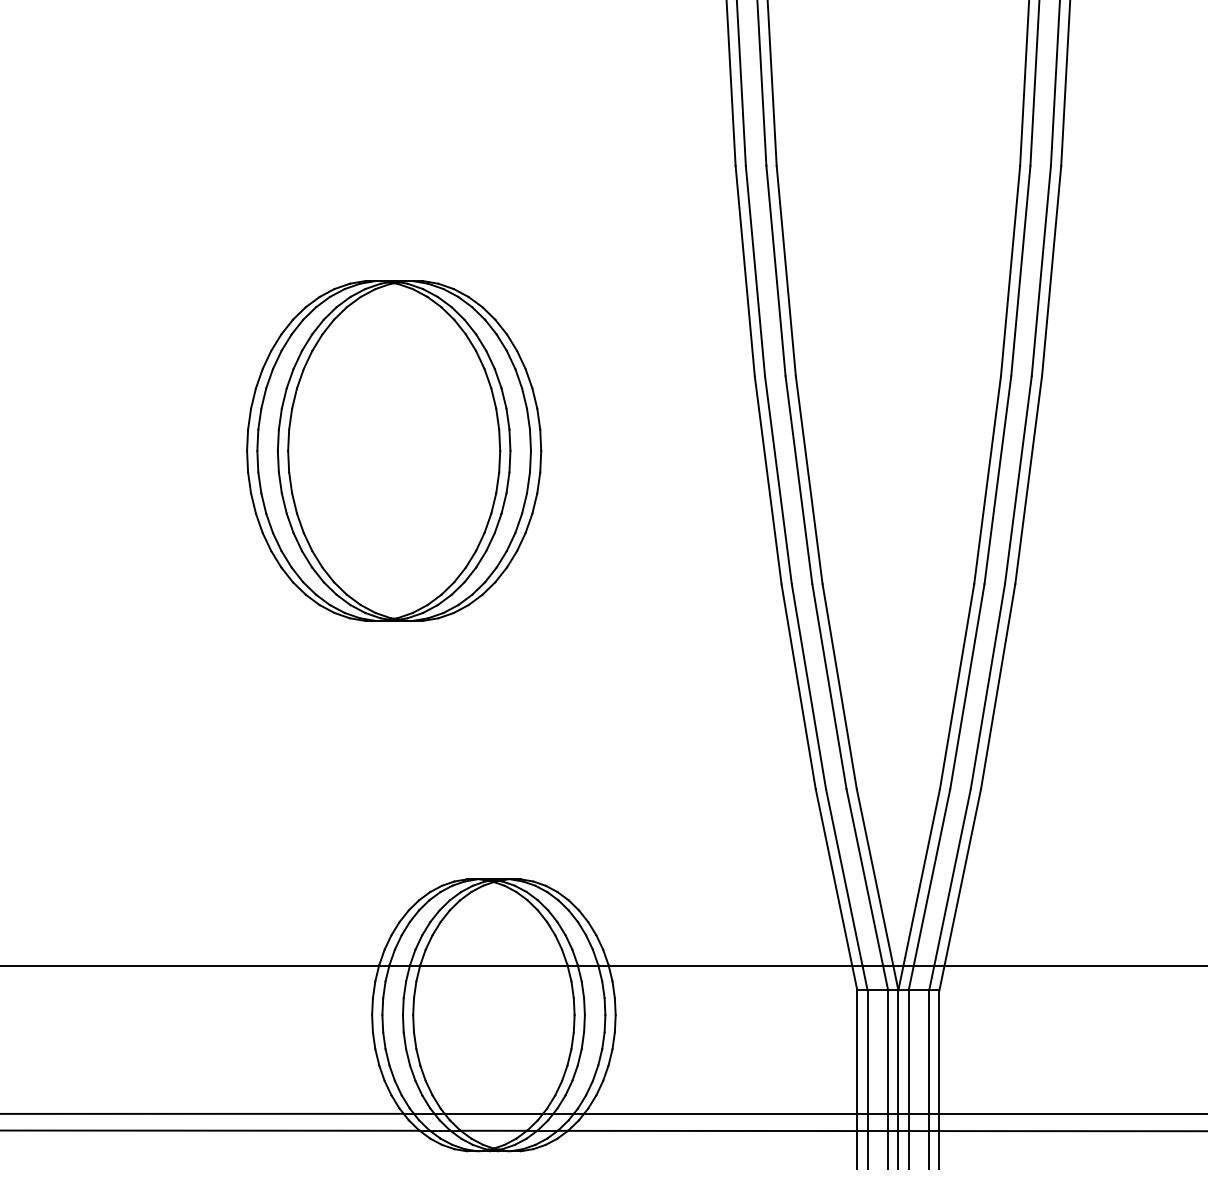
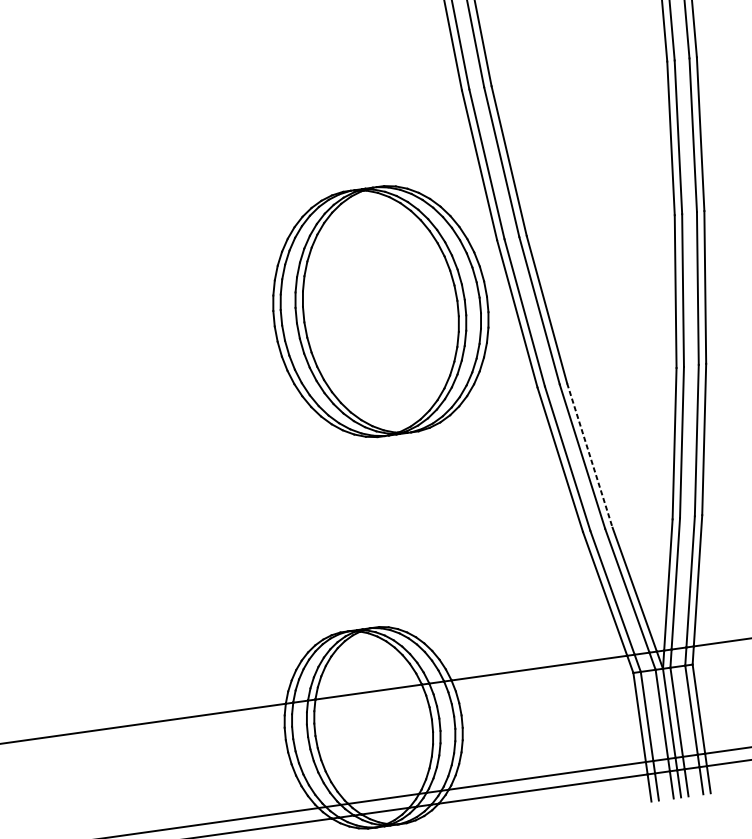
part: (394, 450) -> (381, 311), moved
line: (839, 686) -> (589, 455), solid -> dashed

